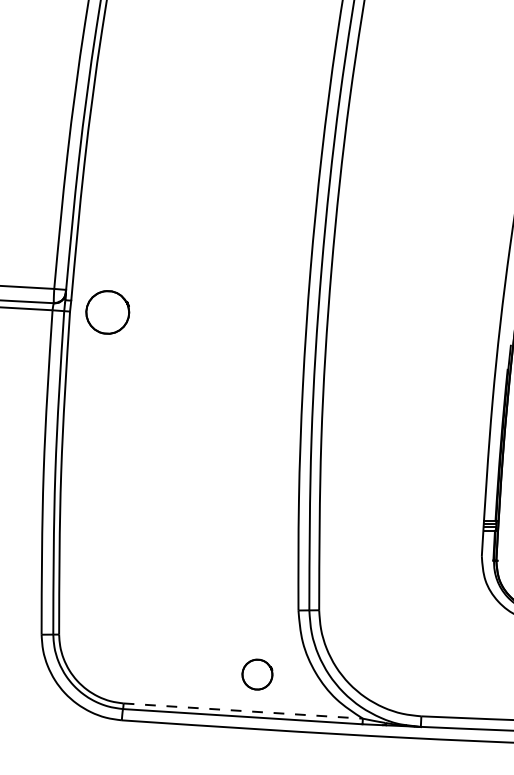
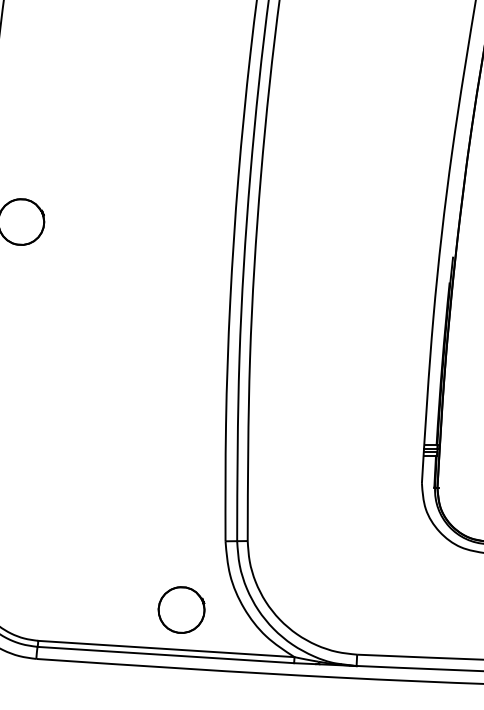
part: (257, 674) -> (181, 609), size x1.43
line: (243, 711) -> (166, 649), dashed -> solid

